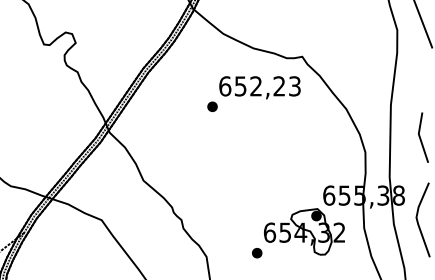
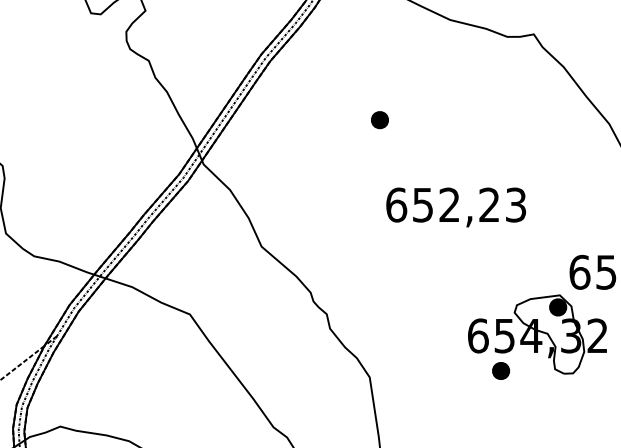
text: (259, 87) -> (455, 207), moved
part: (257, 253) -> (501, 371), moved

